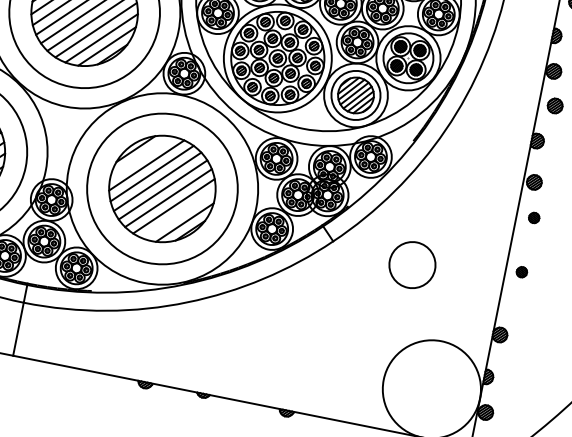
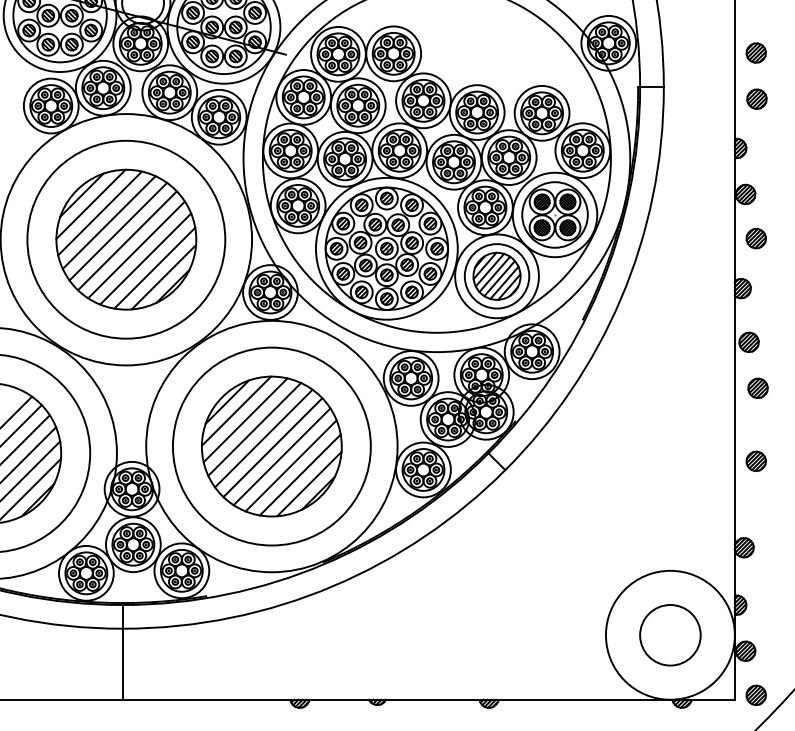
line: (141, 156) -> (236, 410), added
line: (178, 213) -> (299, 474), added
part: (533, 217) -> (757, 387), size x1.43
circle: (412, 265) -> (670, 635), moved
part: (521, 271) -> (755, 460), size x1.43

